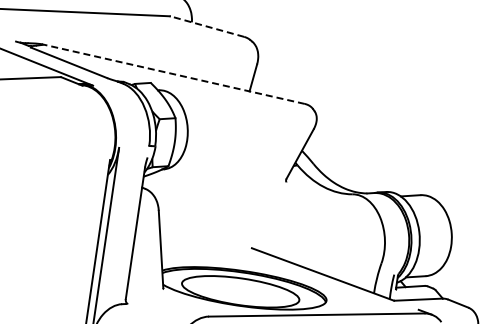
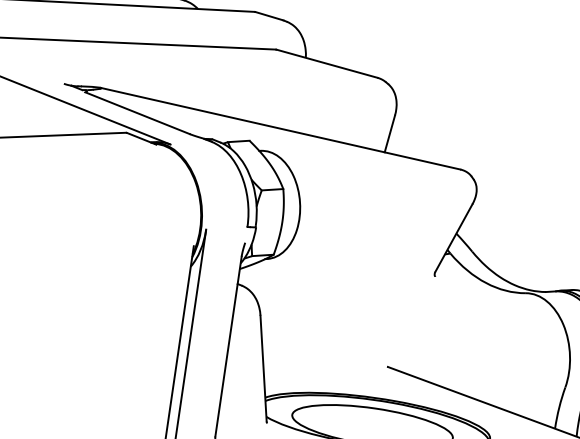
line: (207, 26) -> (327, 63), dashed -> solid
line: (173, 74) -> (280, 129), dashed -> solid

